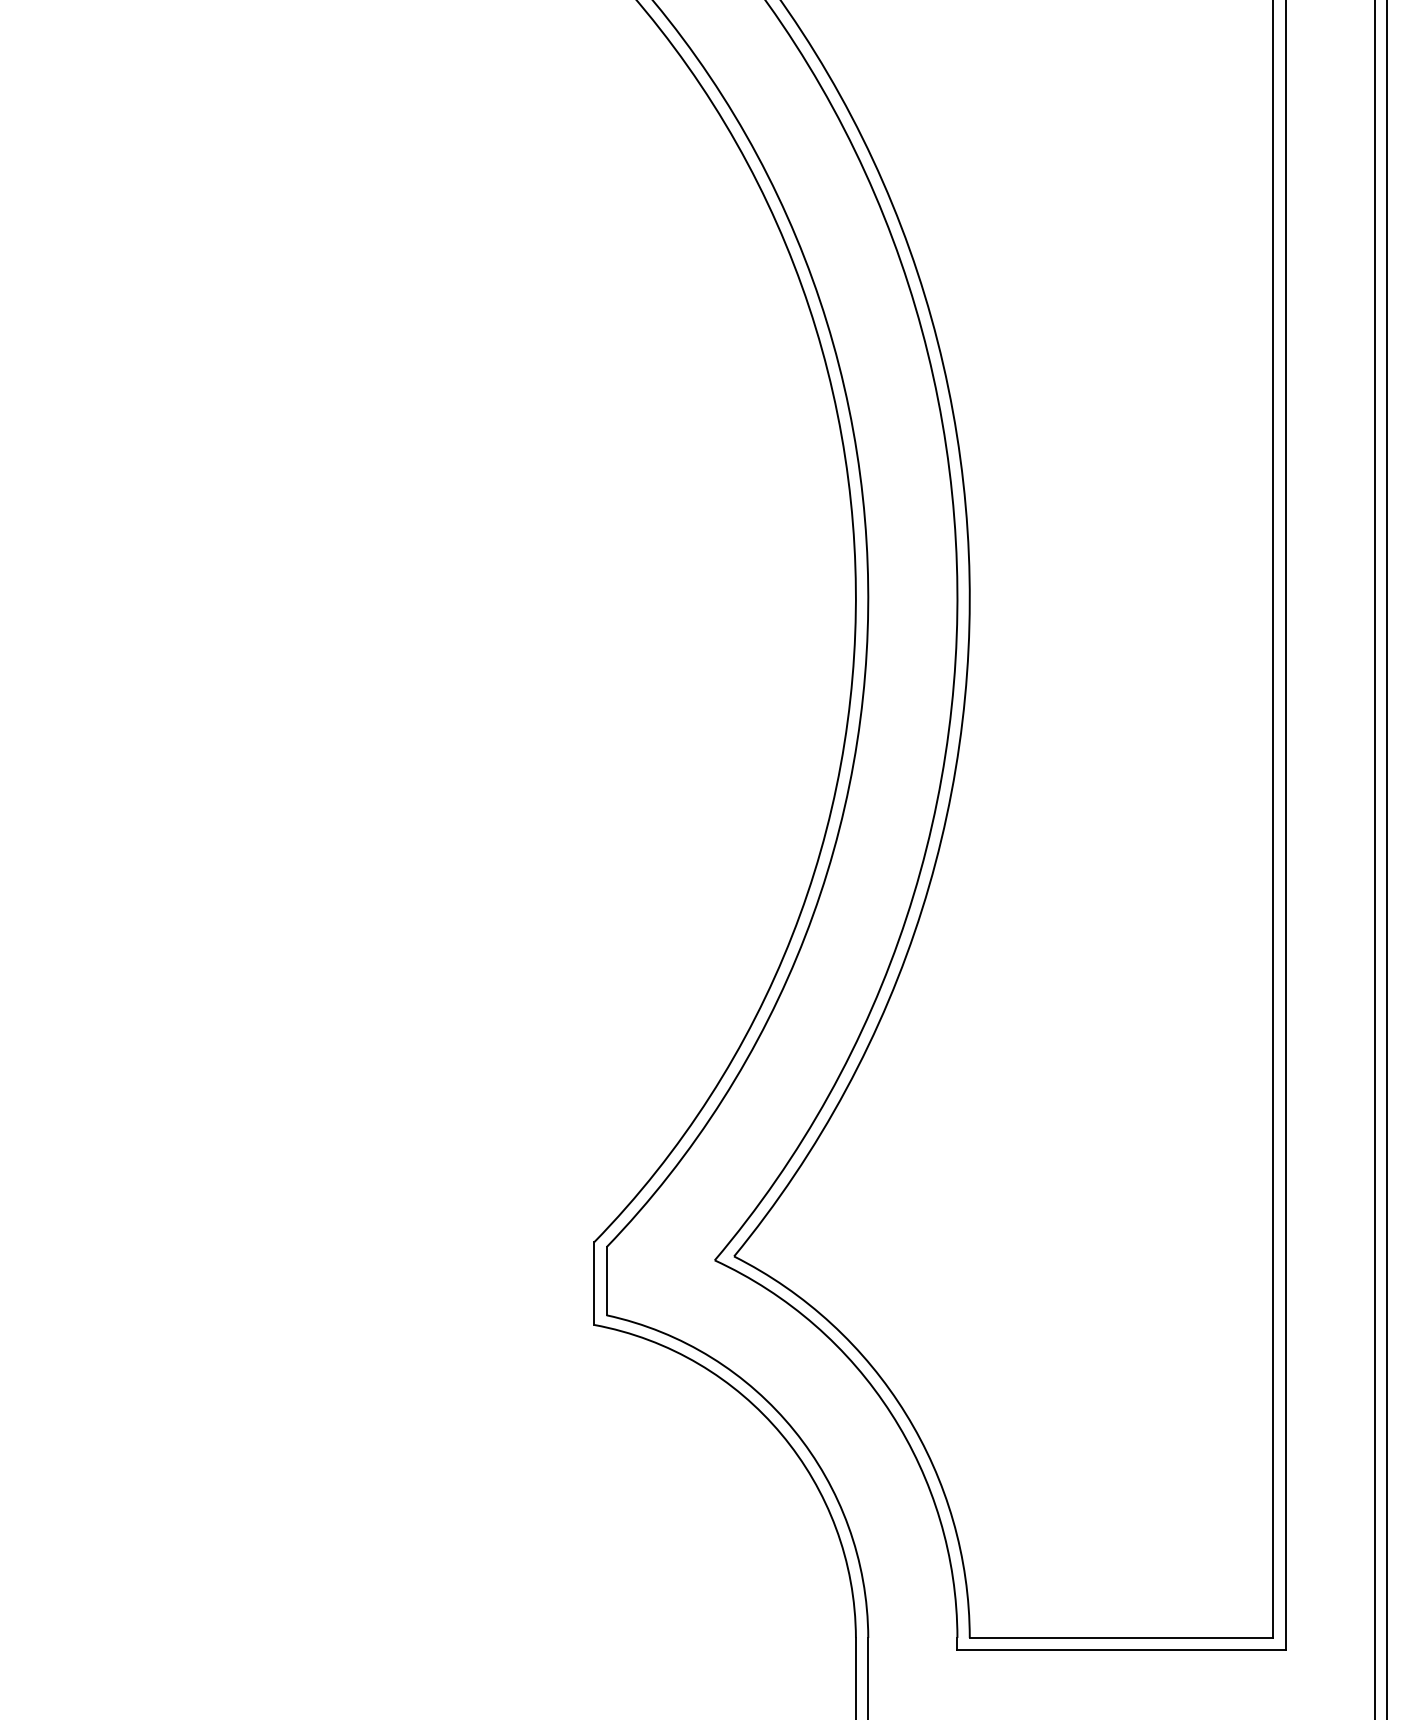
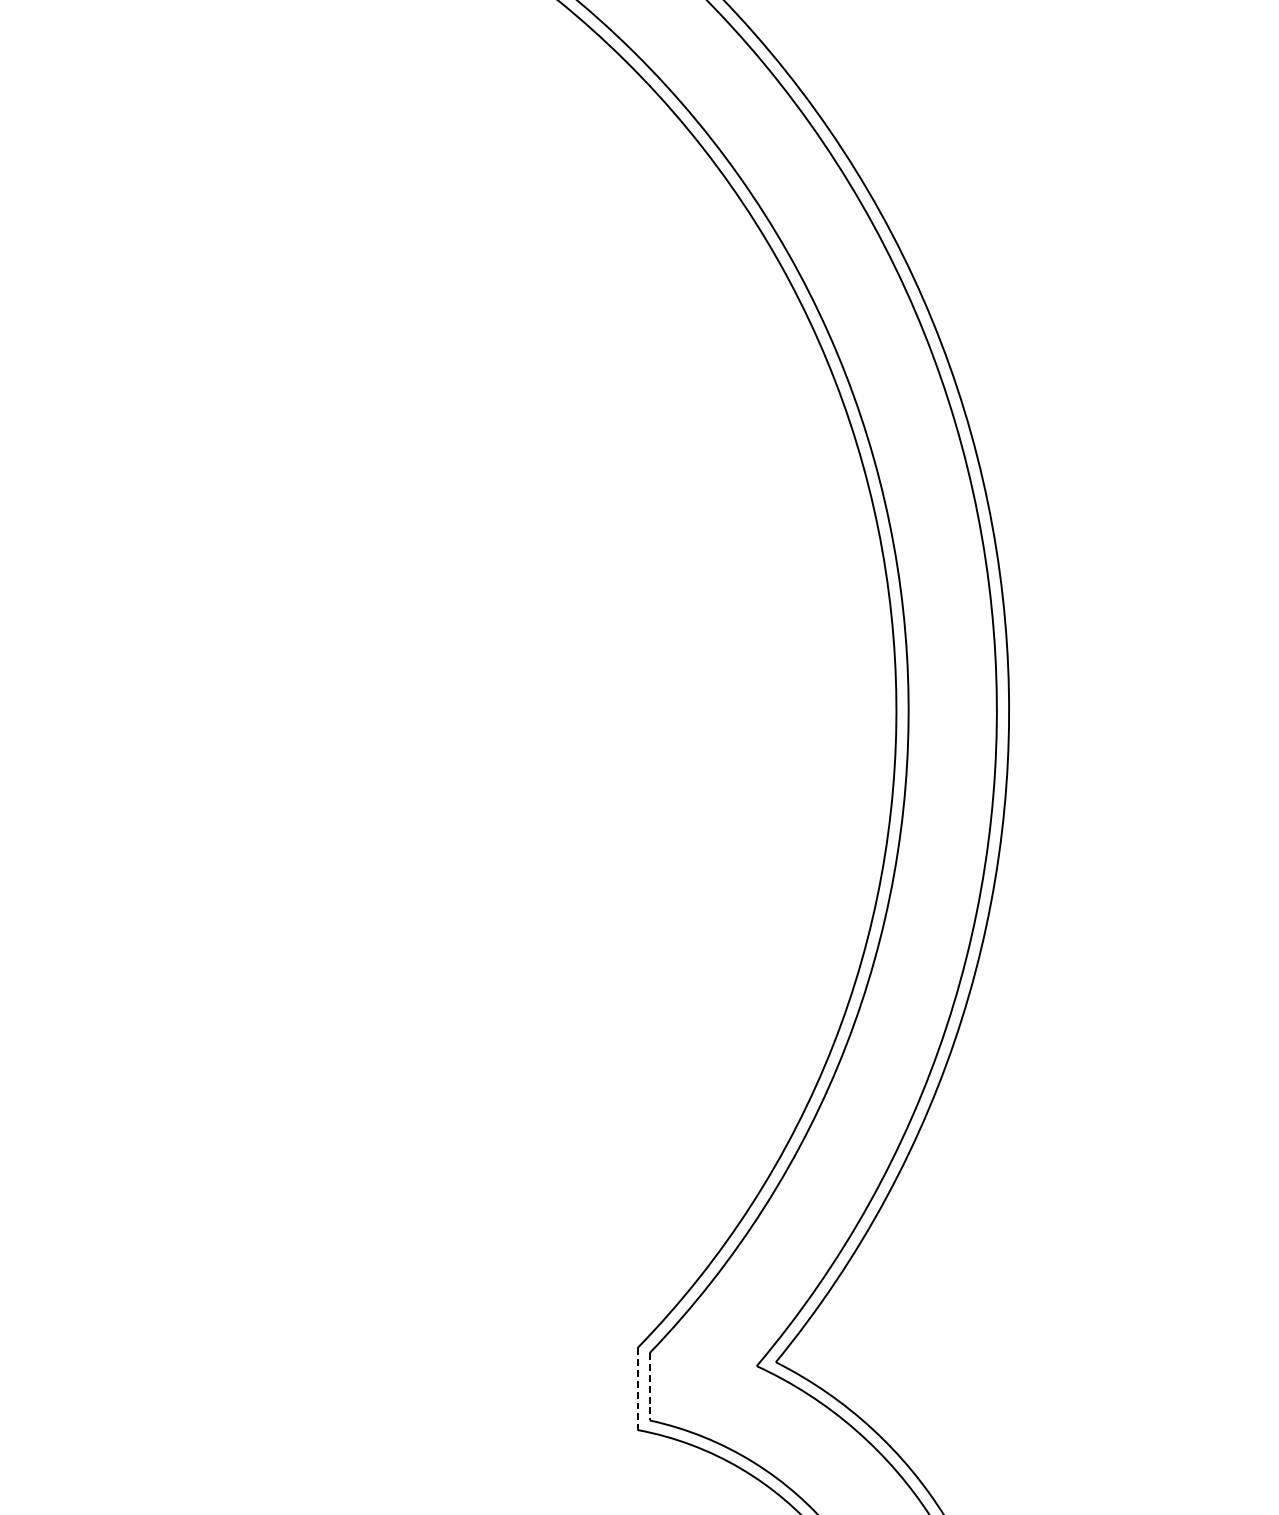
line: (606, 1281) -> (649, 1387), solid -> dashed
line: (594, 1284) -> (637, 1389), solid -> dashed

